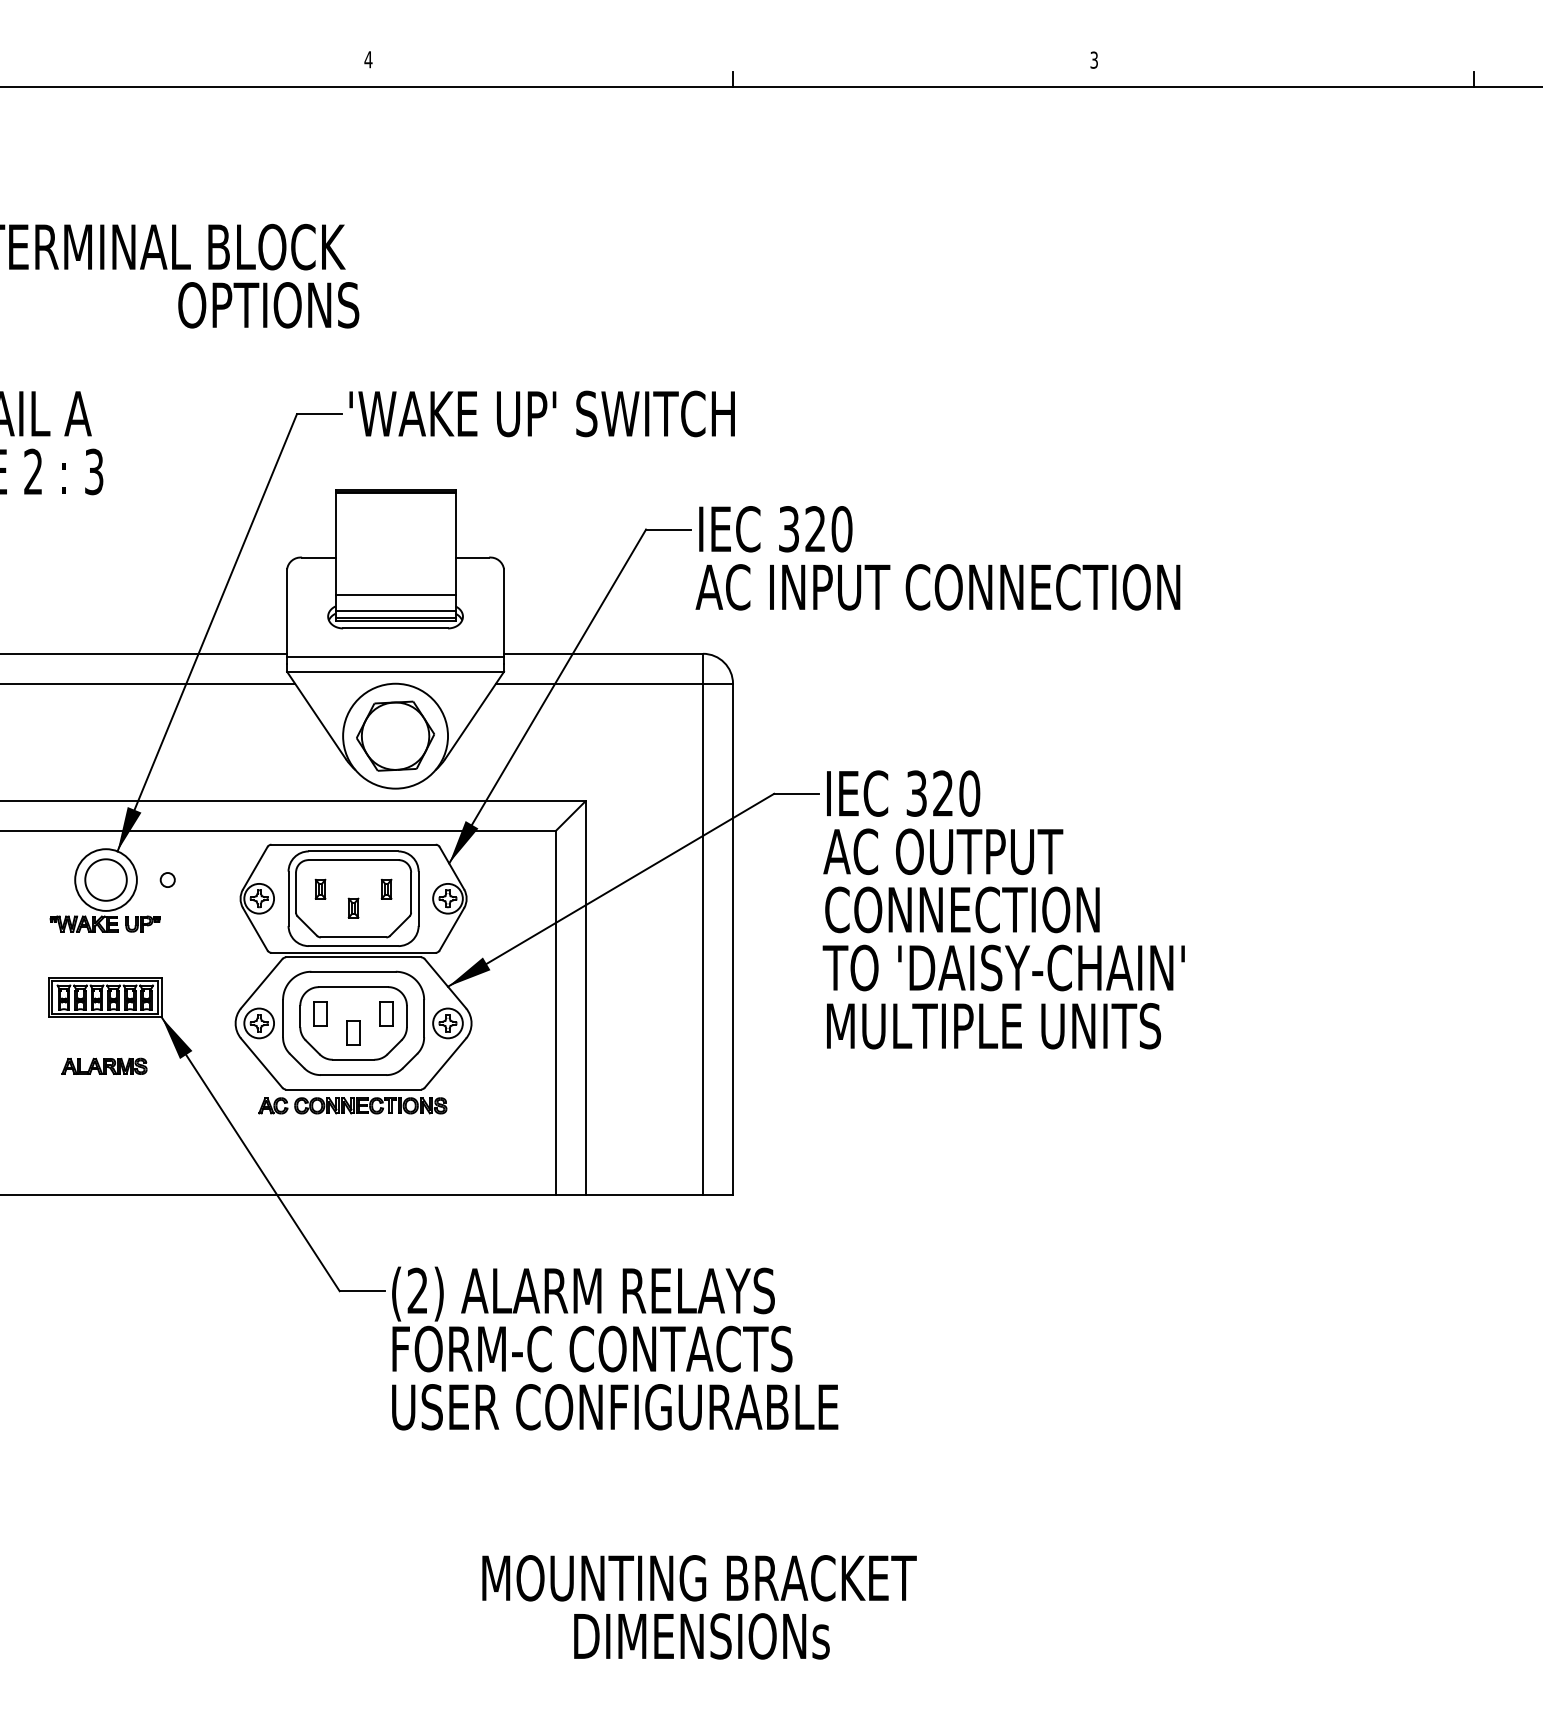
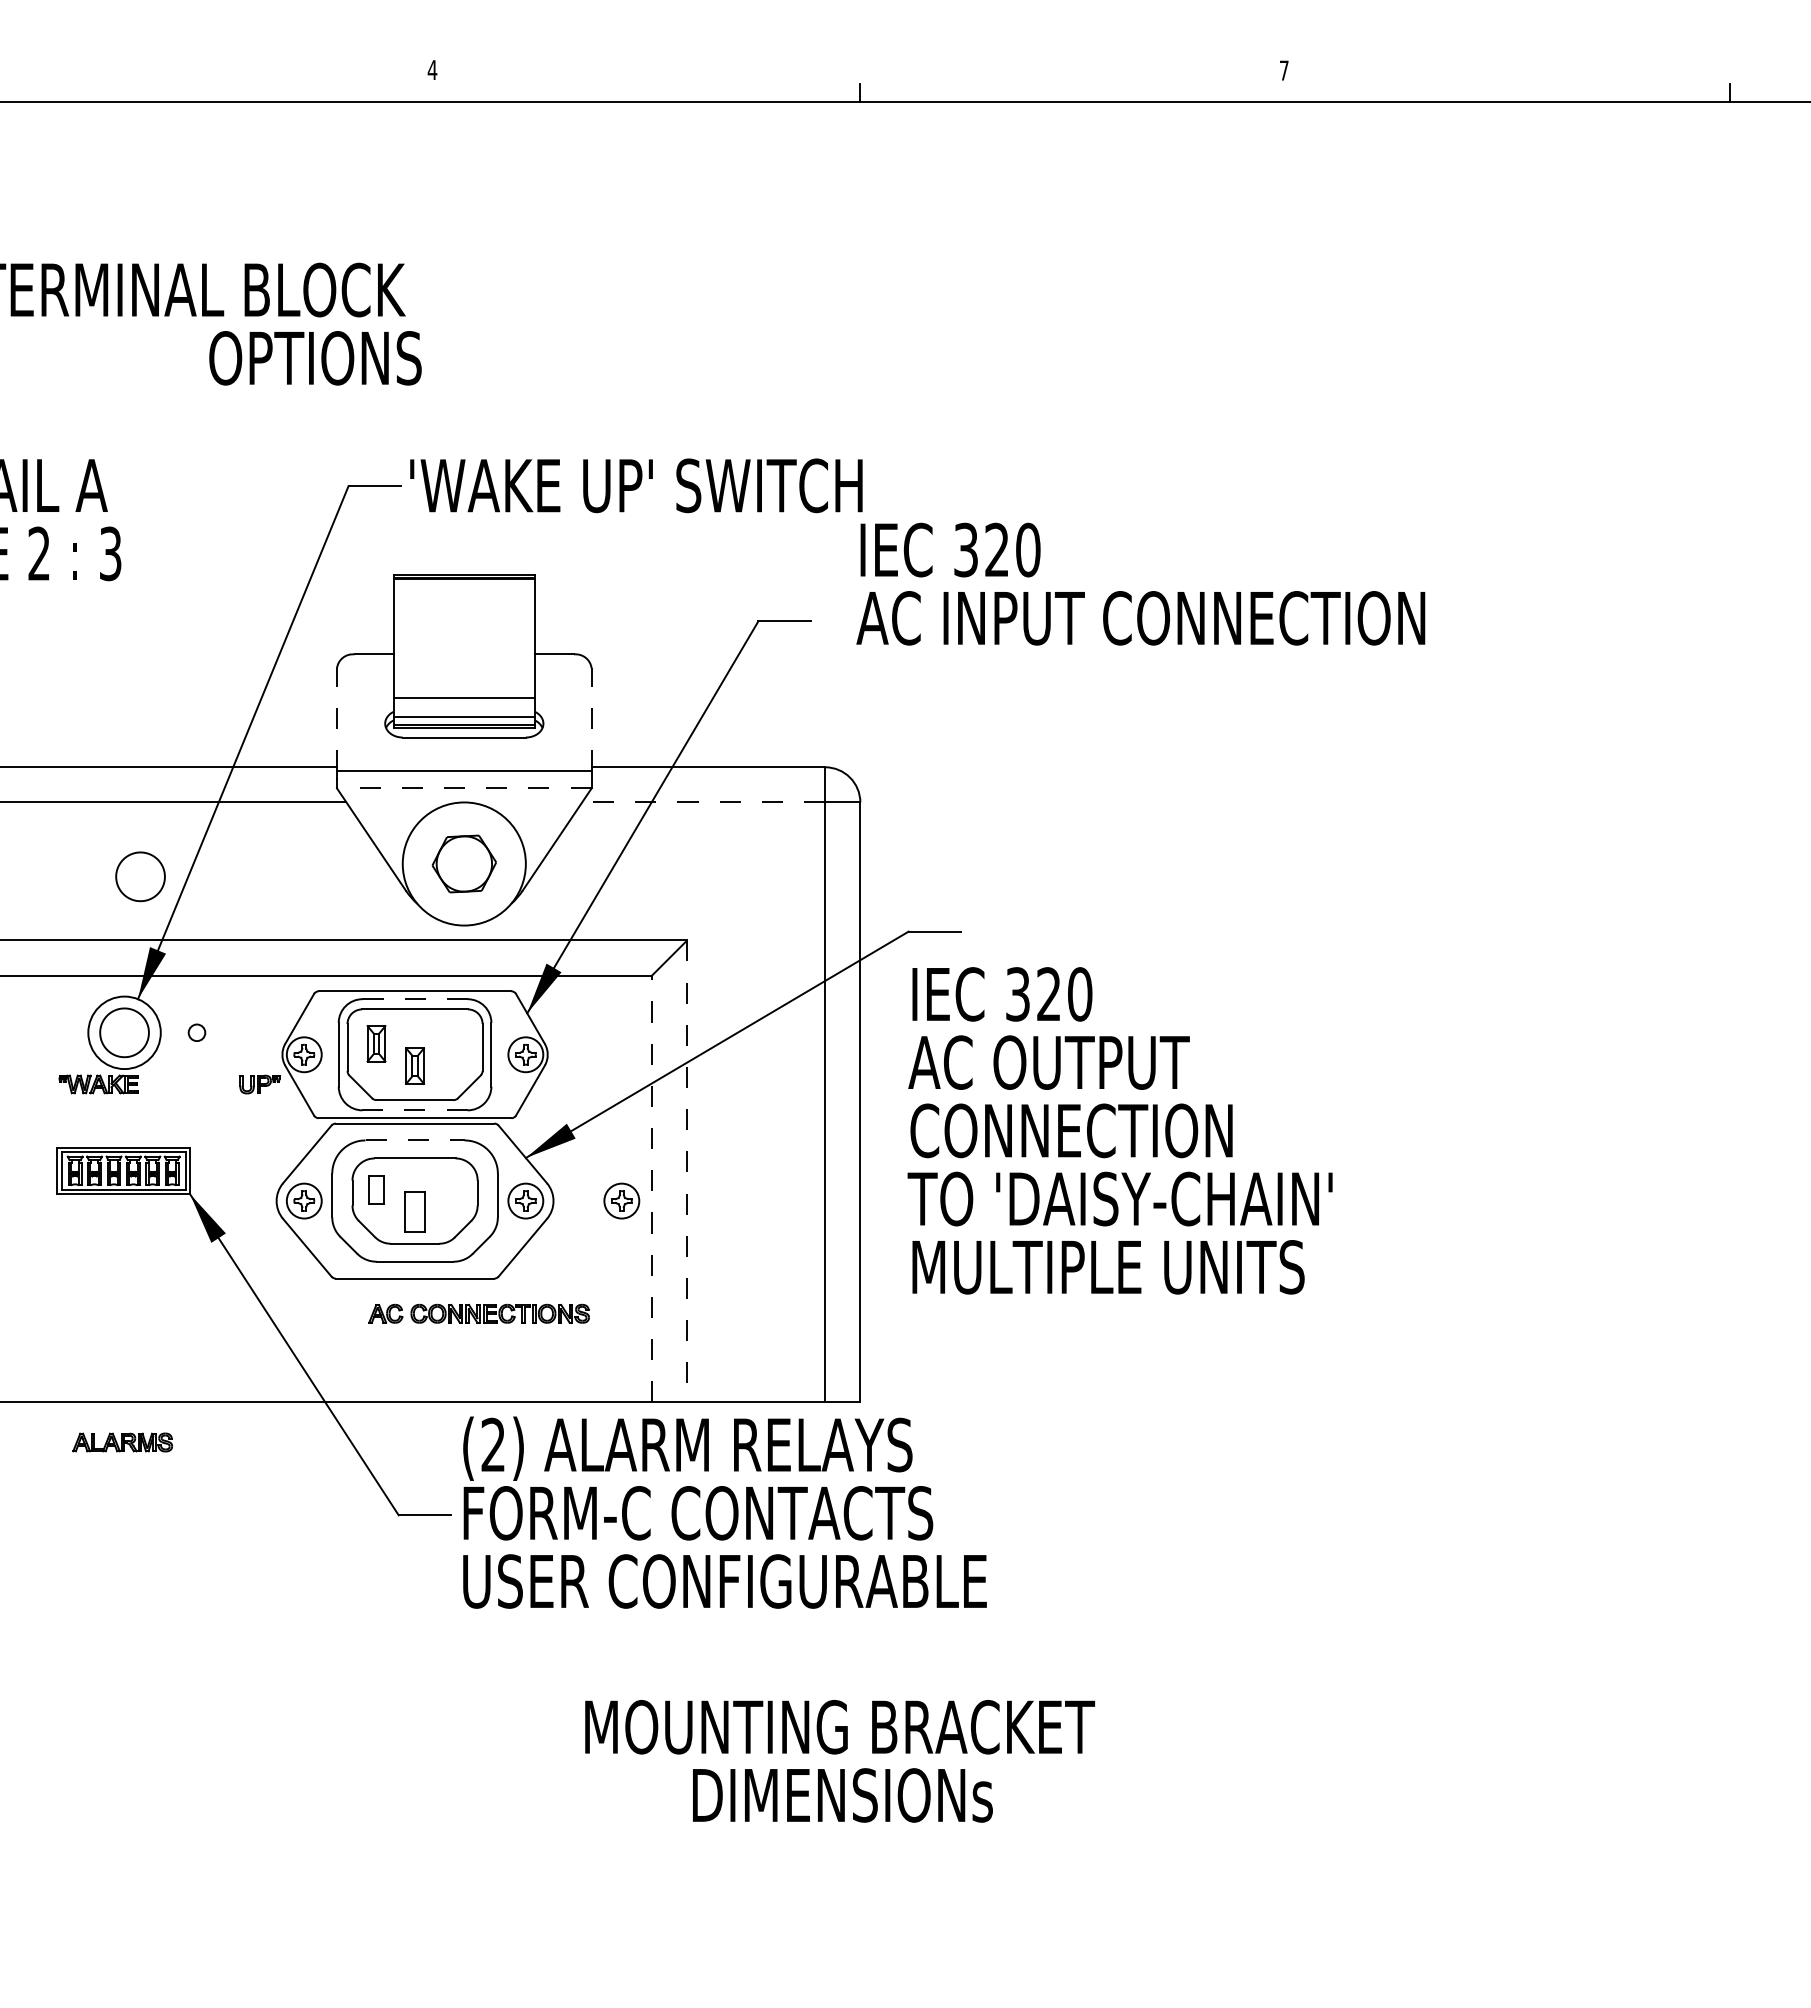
text: (1093, 60) -> (1283, 70), 3 -> 7
text: (937, 557) -> (1140, 583), moved
line: (287, 613) -> (337, 719), solid -> dashed
line: (503, 613) -> (591, 719), solid -> dashed
line: (394, 671) -> (463, 788), solid -> dashed
line: (599, 683) -> (703, 802), solid -> dashed
part: (395, 735) -> (464, 863), size x0.7
part: (119, 746) -> (140, 876), added
line: (353, 851) -> (415, 999), solid -> dashed
part: (319, 889) -> (375, 1043), size x1.6
part: (386, 889) -> (453, 1043), removed
part: (353, 907) -> (414, 1065), size x1.6
text: (1003, 909) -> (1119, 1130), moved
part: (142, 924) -> (259, 1084), moved
line: (353, 946) -> (415, 1110), solid -> dashed
line: (353, 971) -> (415, 1140), solid -> dashed
line: (585, 998) -> (687, 1171), solid -> dashed
line: (555, 1012) -> (652, 1188), solid -> dashed
part: (386, 1013) -> (453, 1189), removed
part: (529, 1022) -> (621, 1200), added
part: (353, 1033) -> (414, 1212), size x1.4
part: (104, 1066) -> (122, 1442), moved
part: (352, 1105) -> (478, 1313), moved
text: (614, 1348) -> (724, 1512), moved
text: (699, 1607) -> (840, 1761), moved

